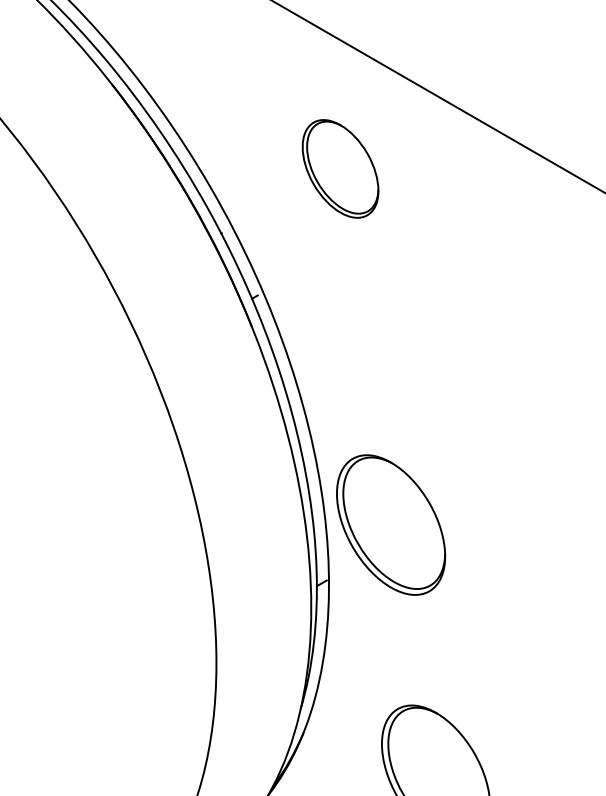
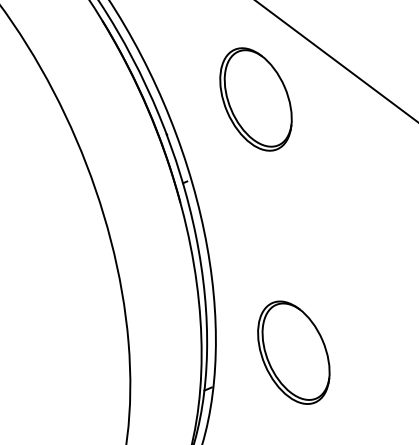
part: (340, 168) -> (256, 99), size x1.43
part: (391, 524) -> (294, 352), moved

